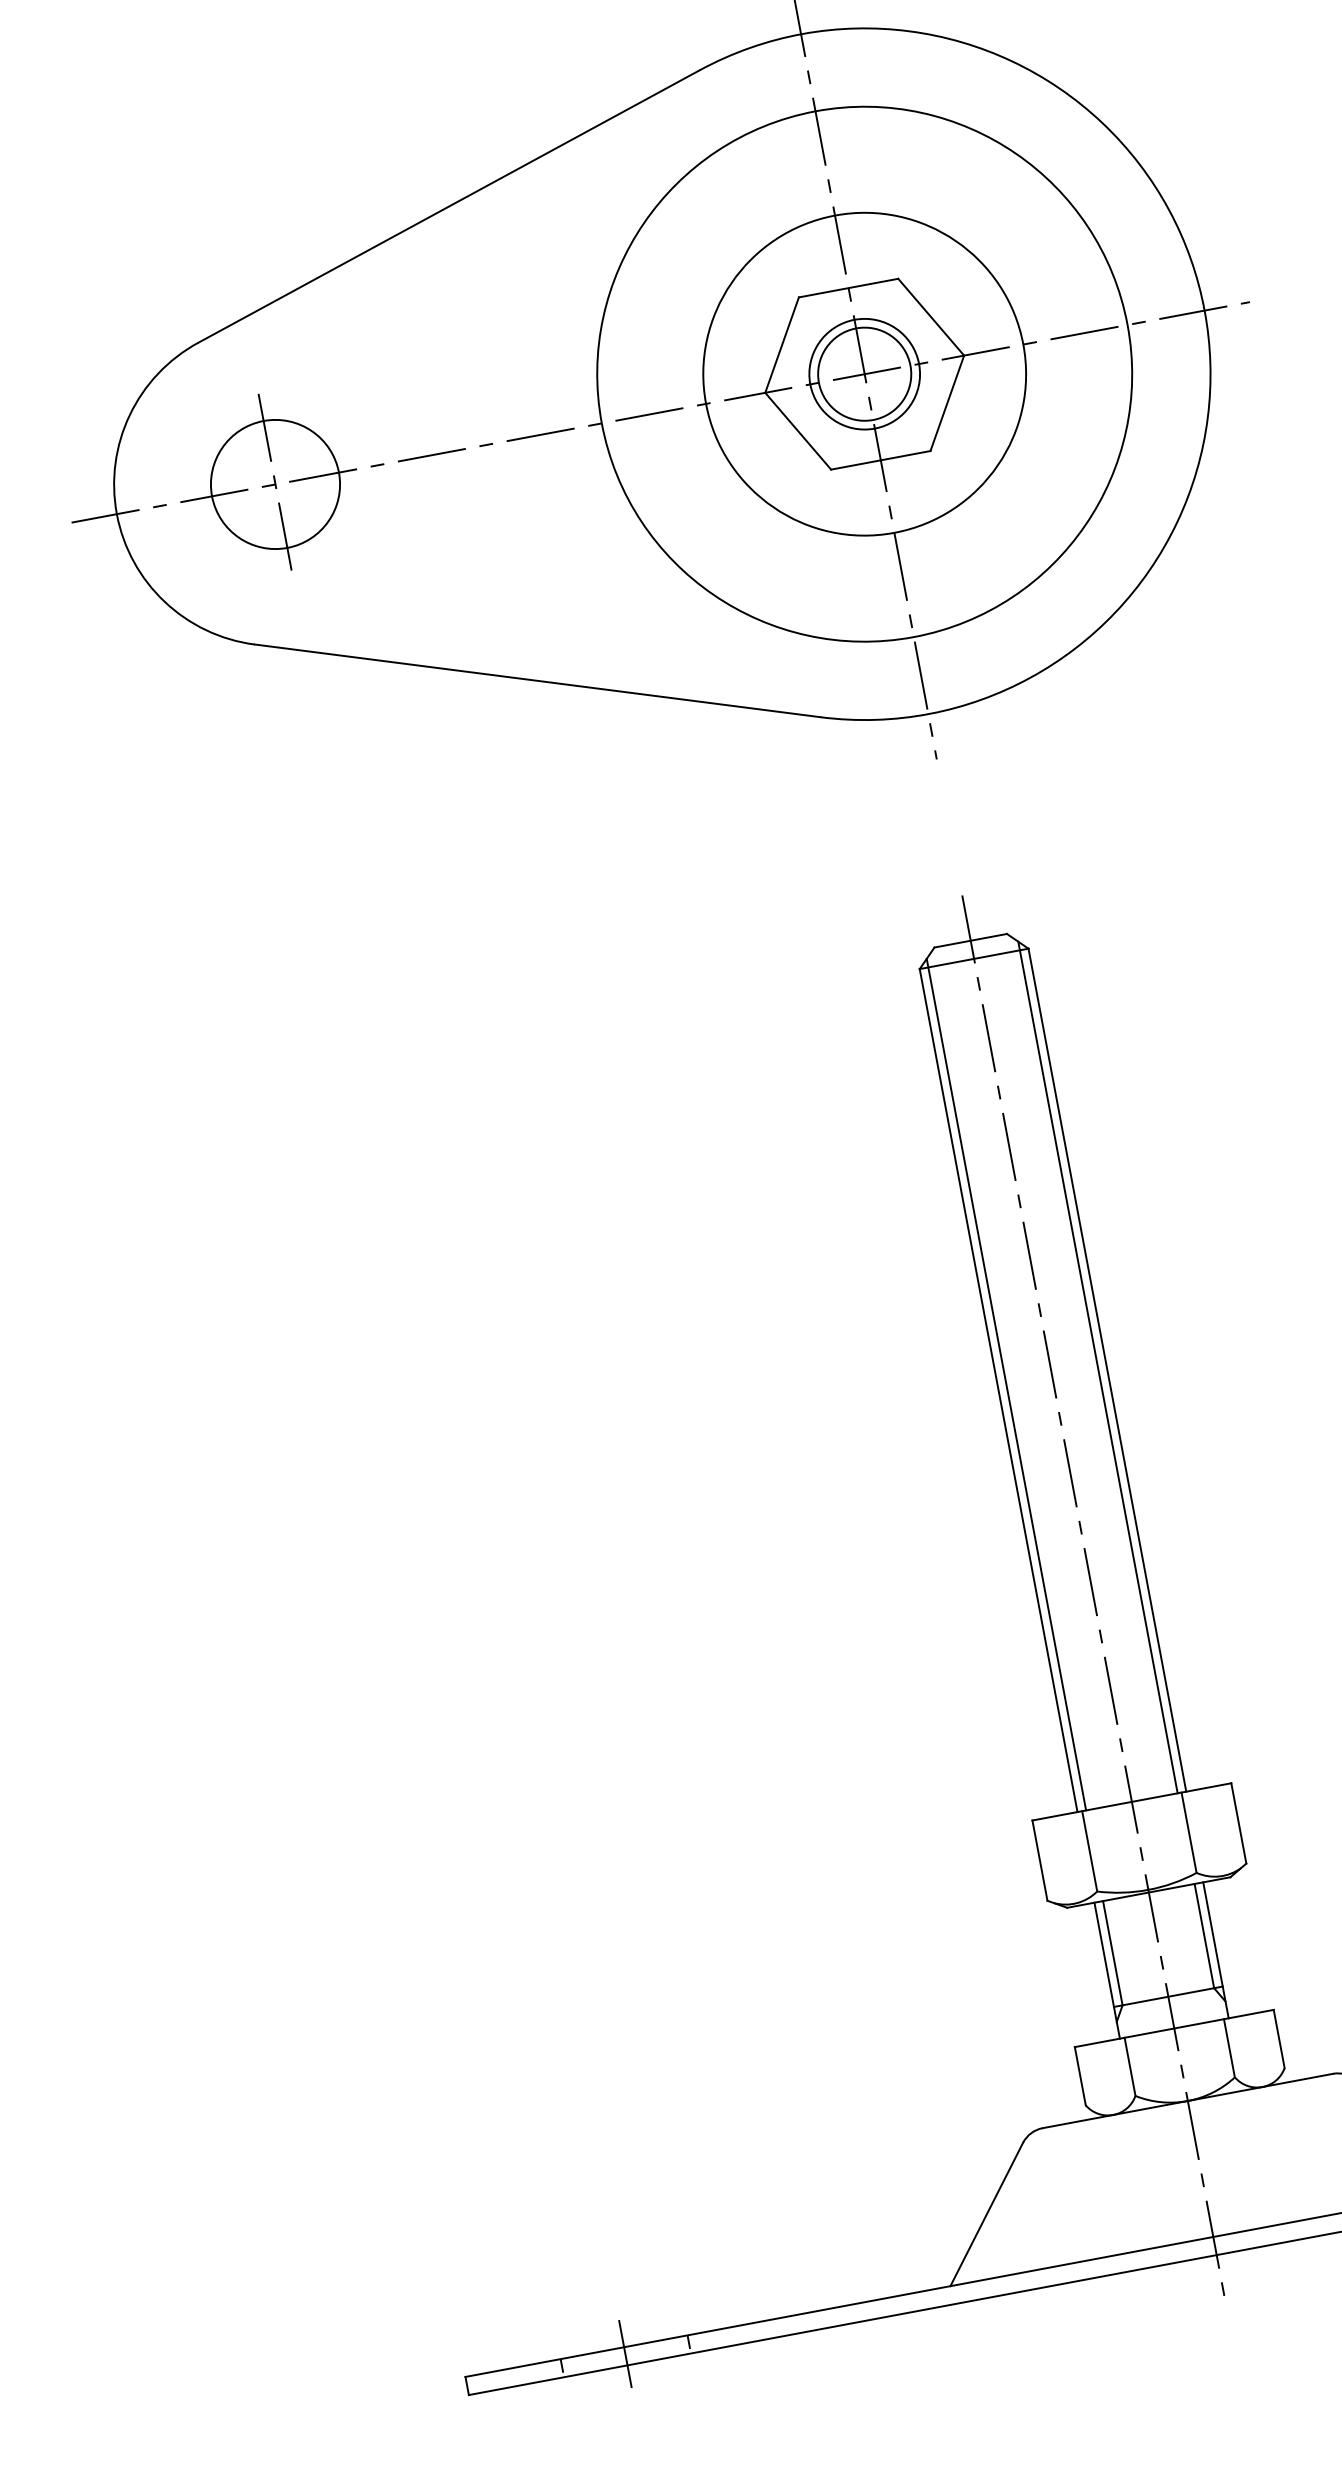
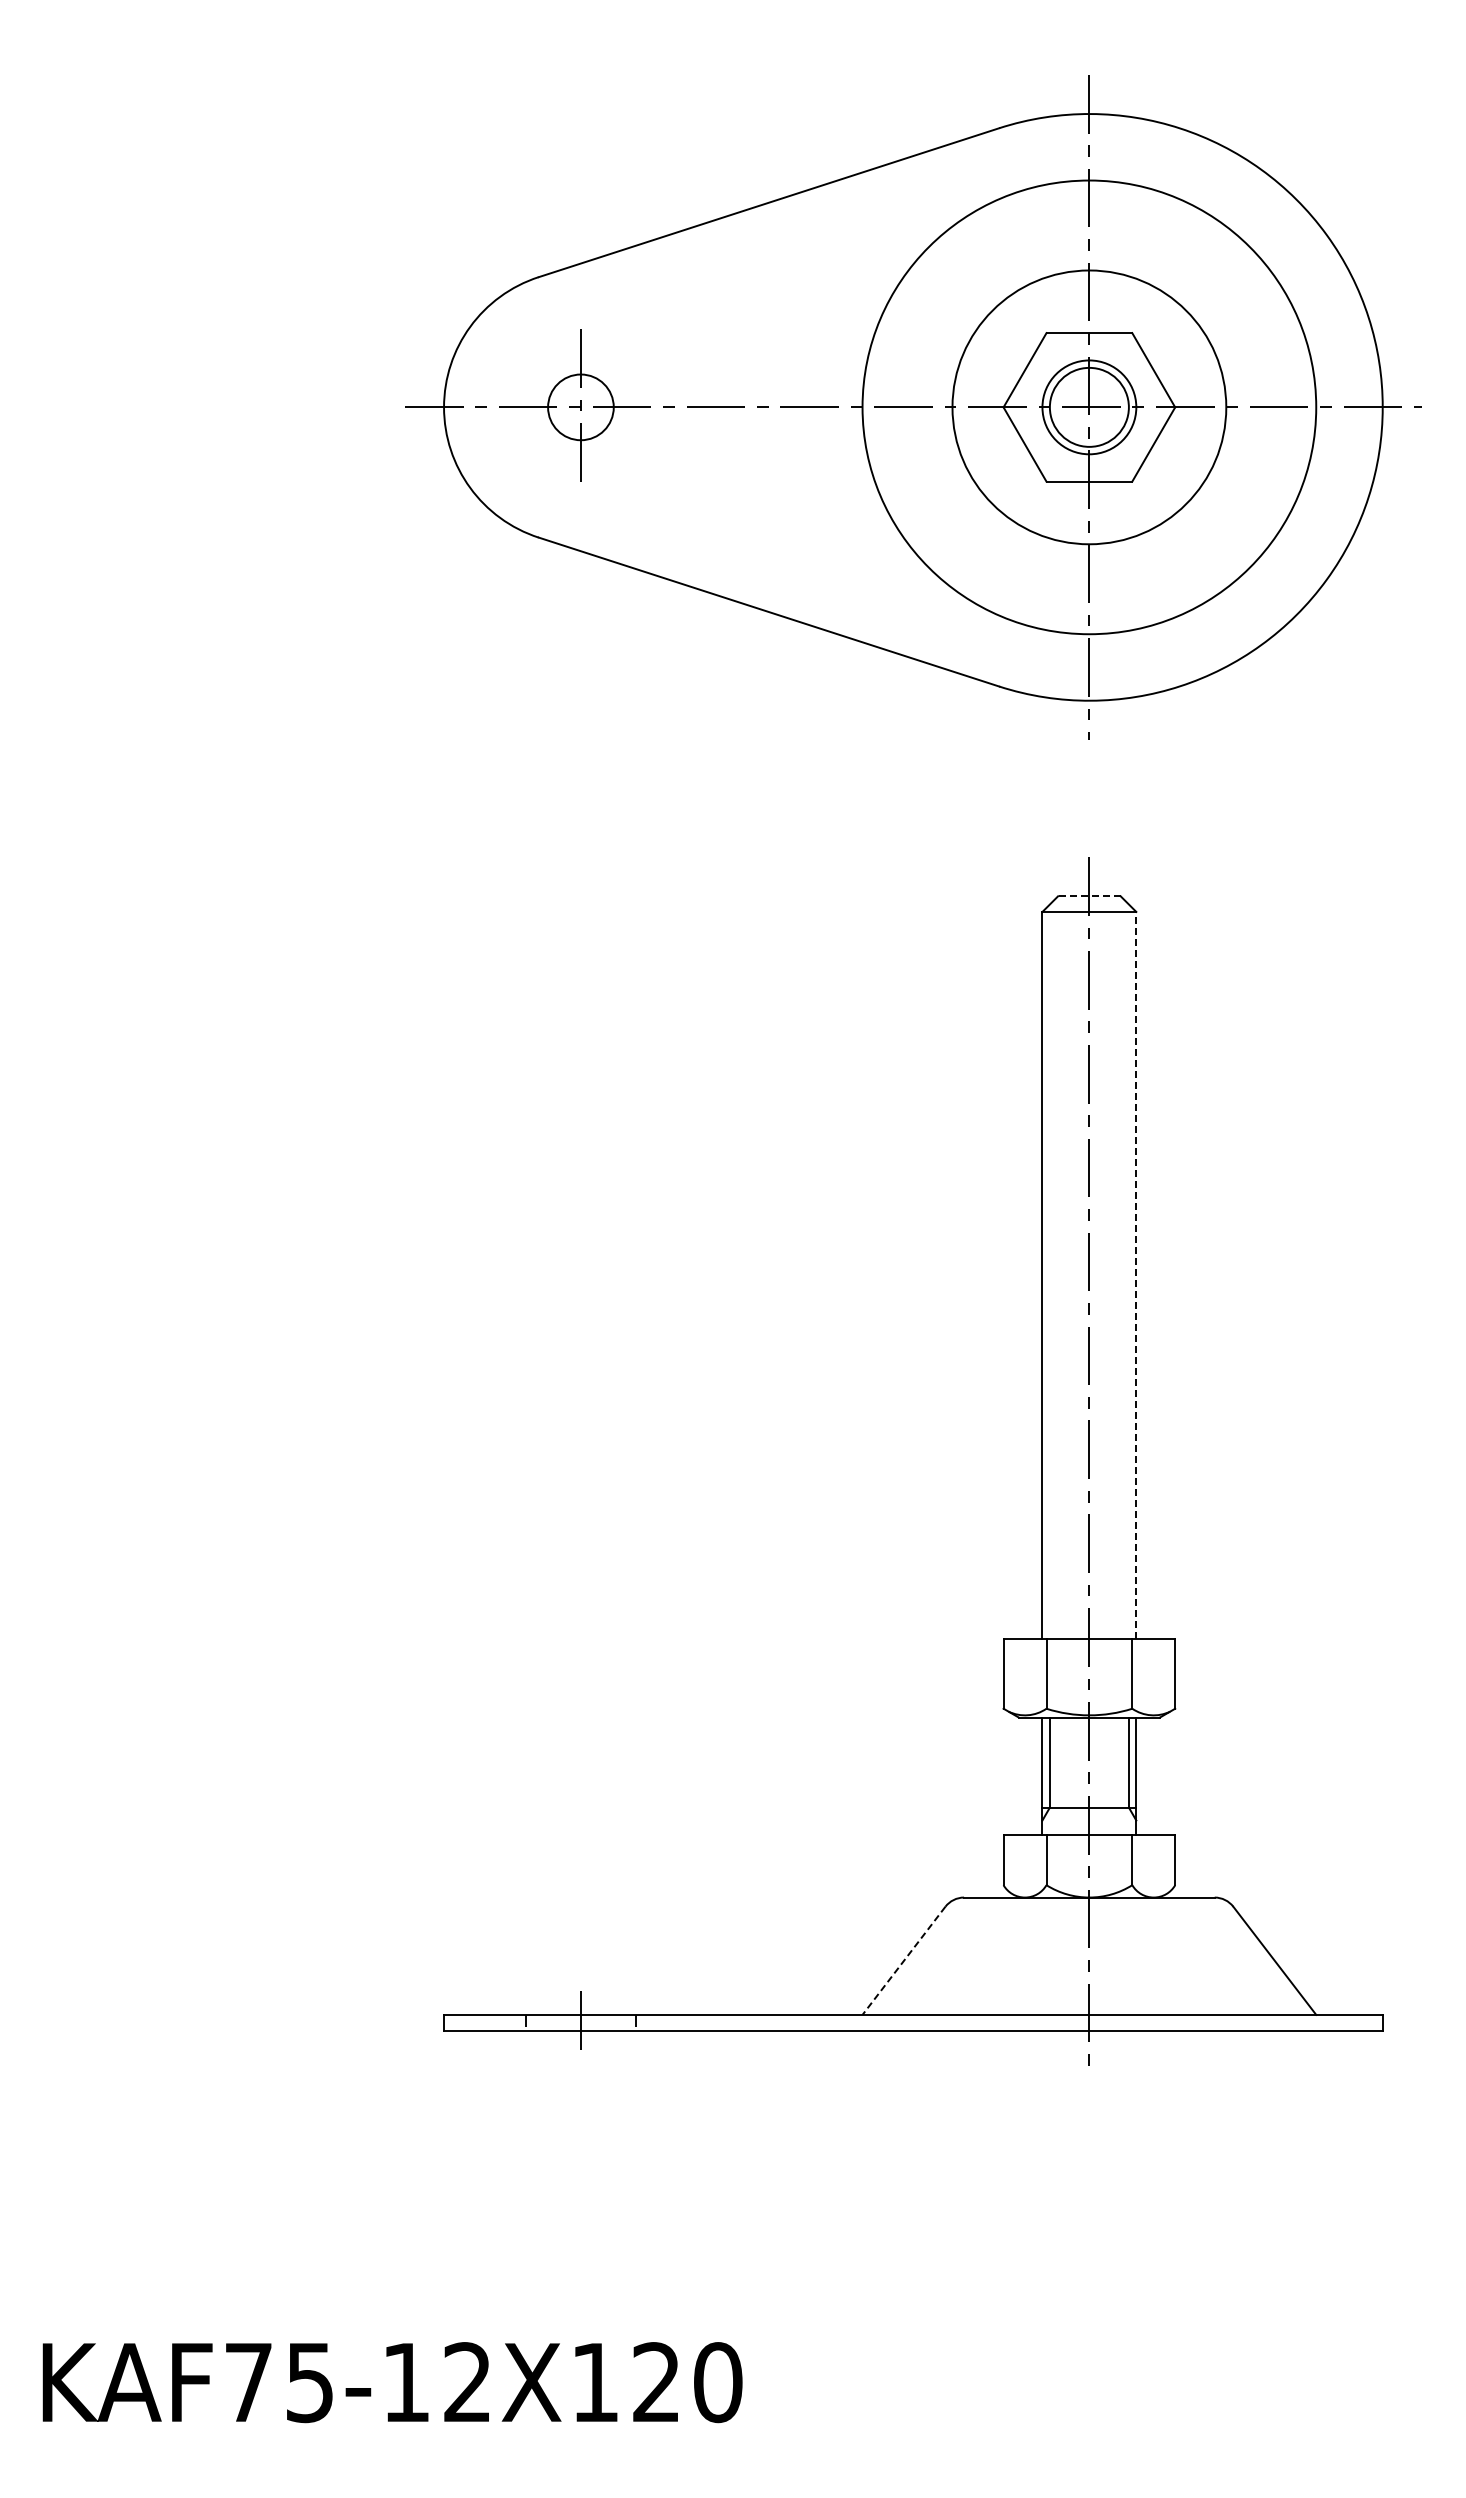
circle: (275, 484) -> (580, 407), size x0.6
line: (969, 941) -> (1088, 896), solid -> dashed
line: (1097, 1367) -> (1128, 1271), removed
line: (1107, 1369) -> (1136, 1275), solid -> dashed
line: (1005, 1384) -> (1049, 1271), removed
line: (986, 2215) -> (903, 1961), solid -> dashed

